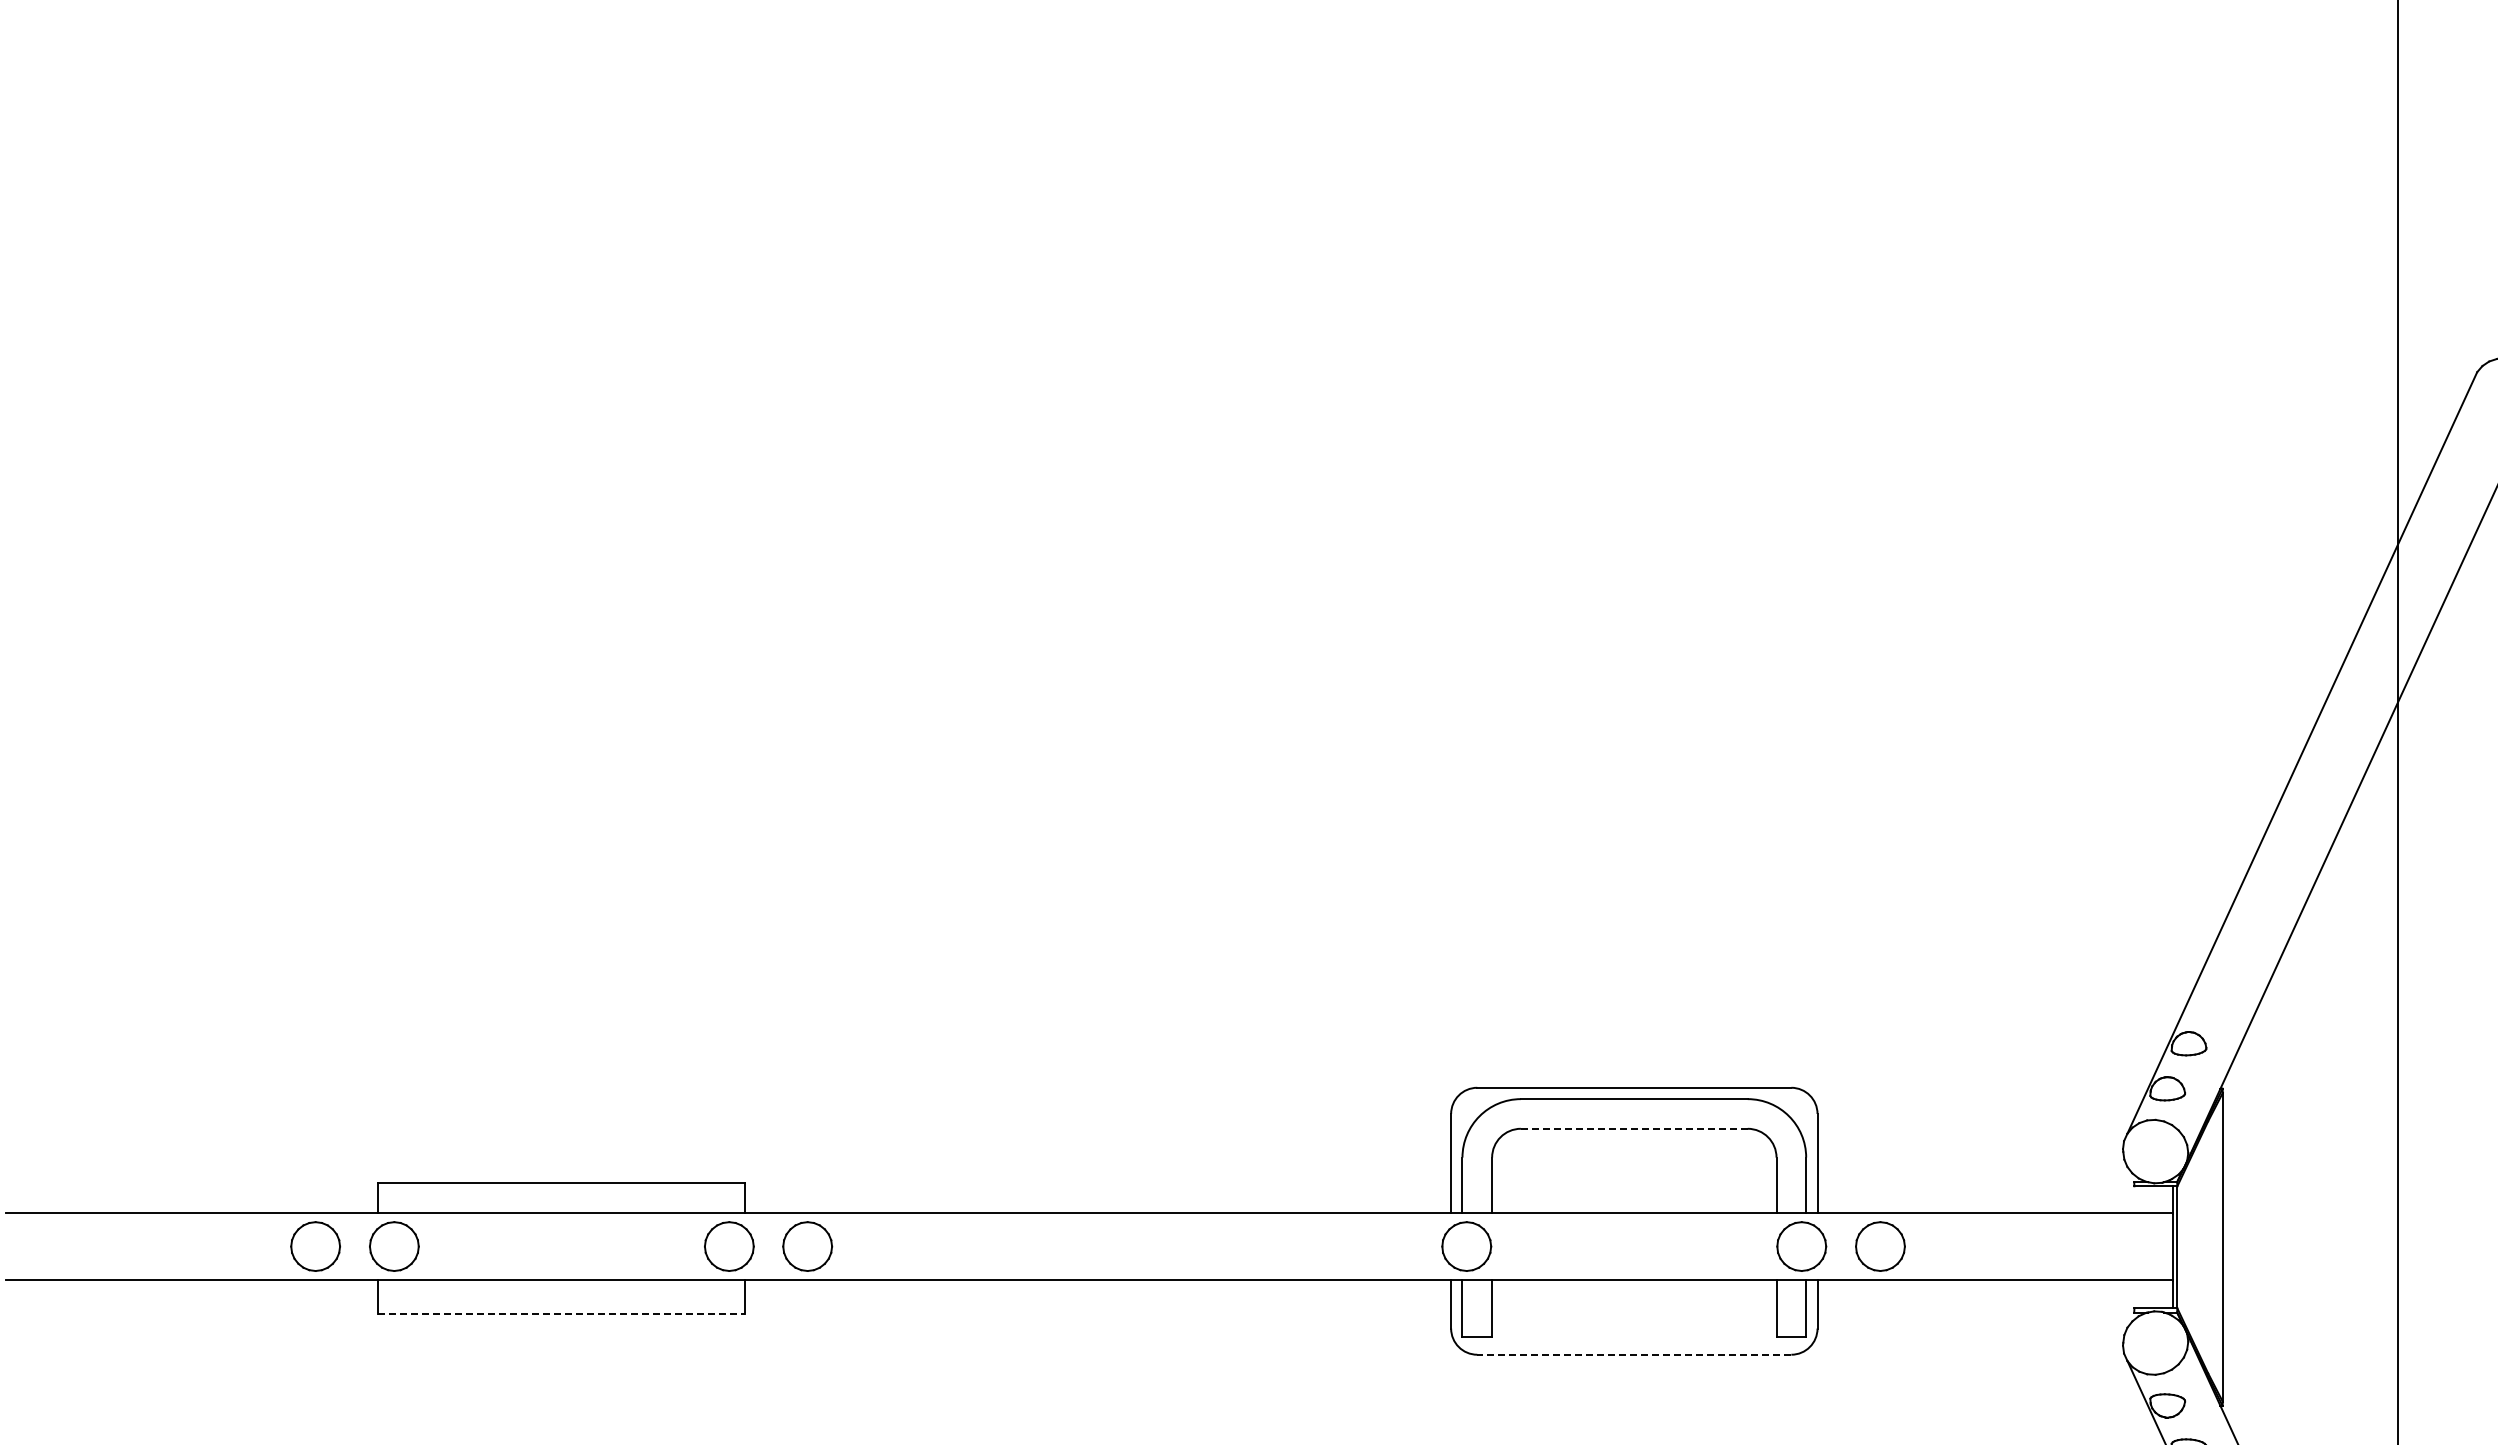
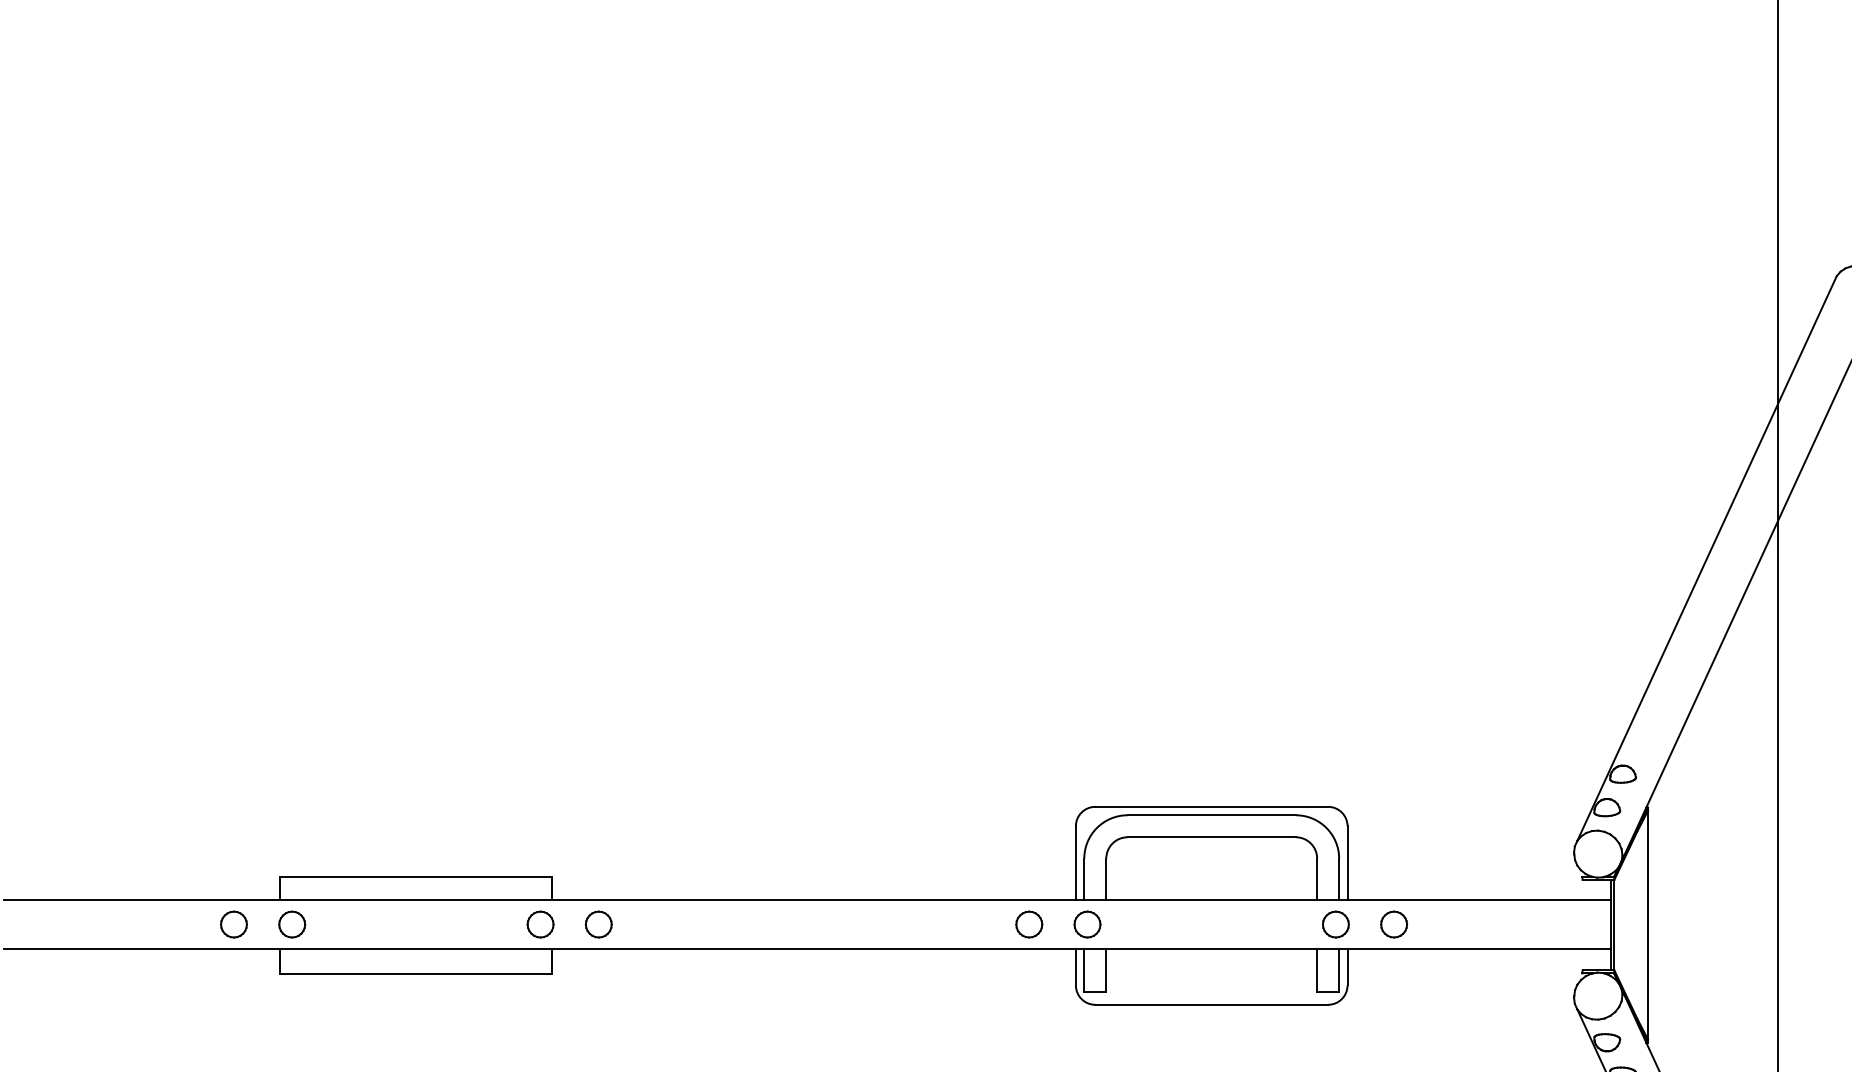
line: (1634, 1128) -> (1211, 837), dashed -> solid
part: (315, 1246) -> (233, 924), size x0.71
part: (393, 1246) -> (291, 924), size x0.71
part: (728, 1246) -> (540, 924), size x0.71
part: (807, 1246) -> (598, 924), size x0.71
part: (1387, 1246) -> (1028, 924), added
part: (1466, 1246) -> (1087, 924), size x0.71
part: (1801, 1246) -> (1335, 924), size x0.71
part: (1879, 1246) -> (1393, 924), size x0.71
line: (561, 1313) -> (416, 974), dashed -> solid
line: (1633, 1354) -> (1211, 1004), dashed -> solid

